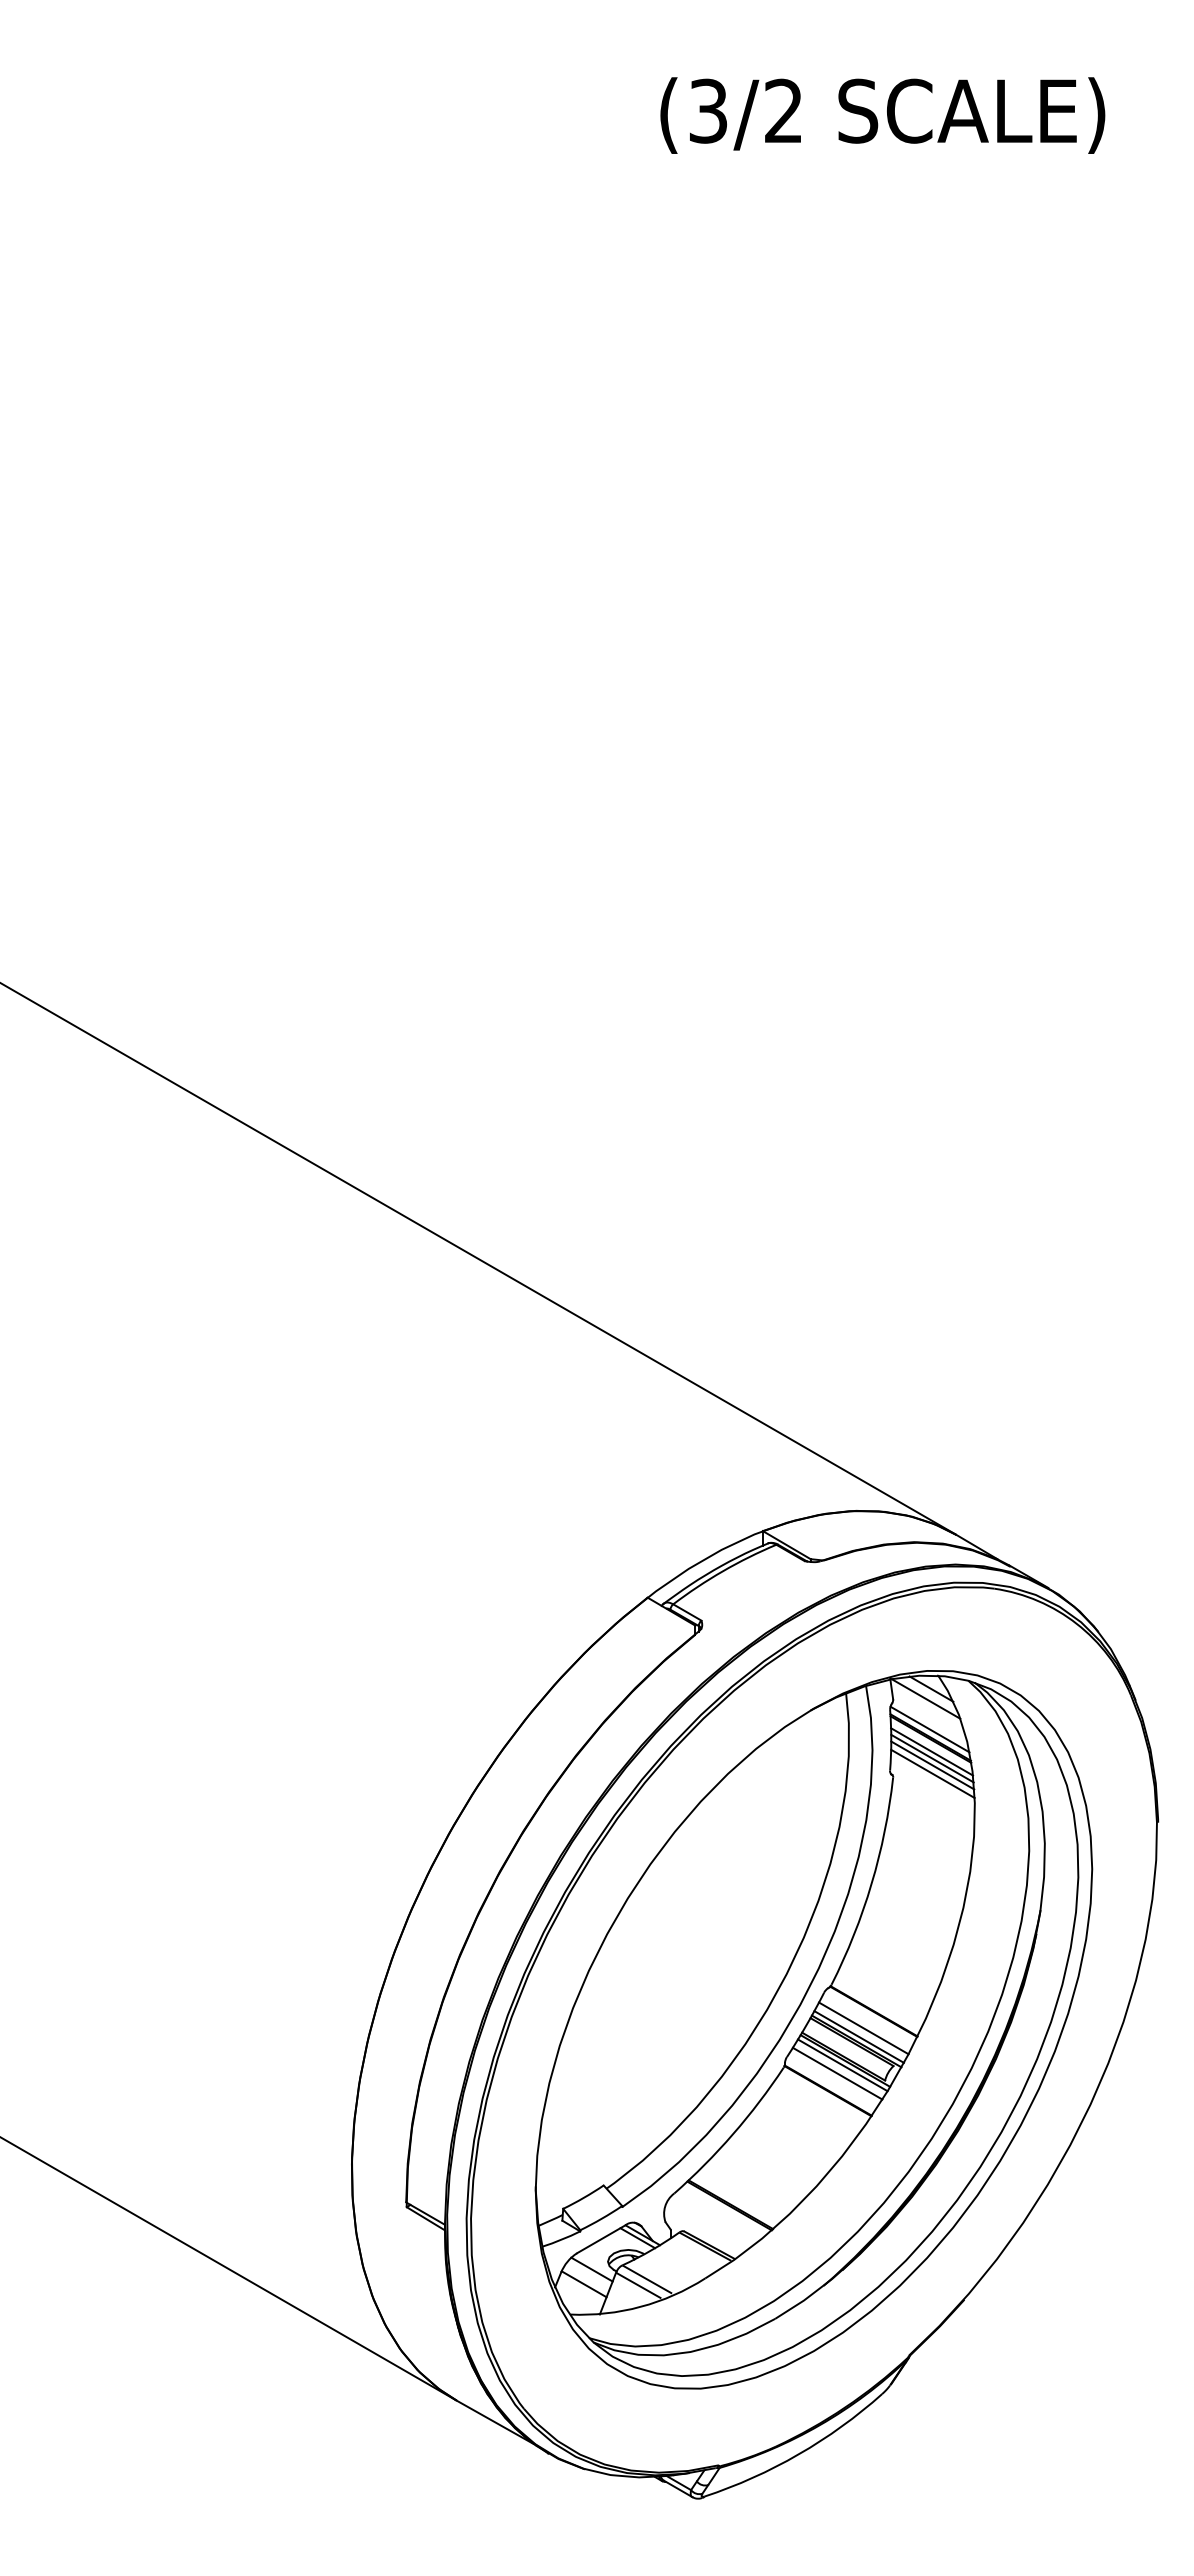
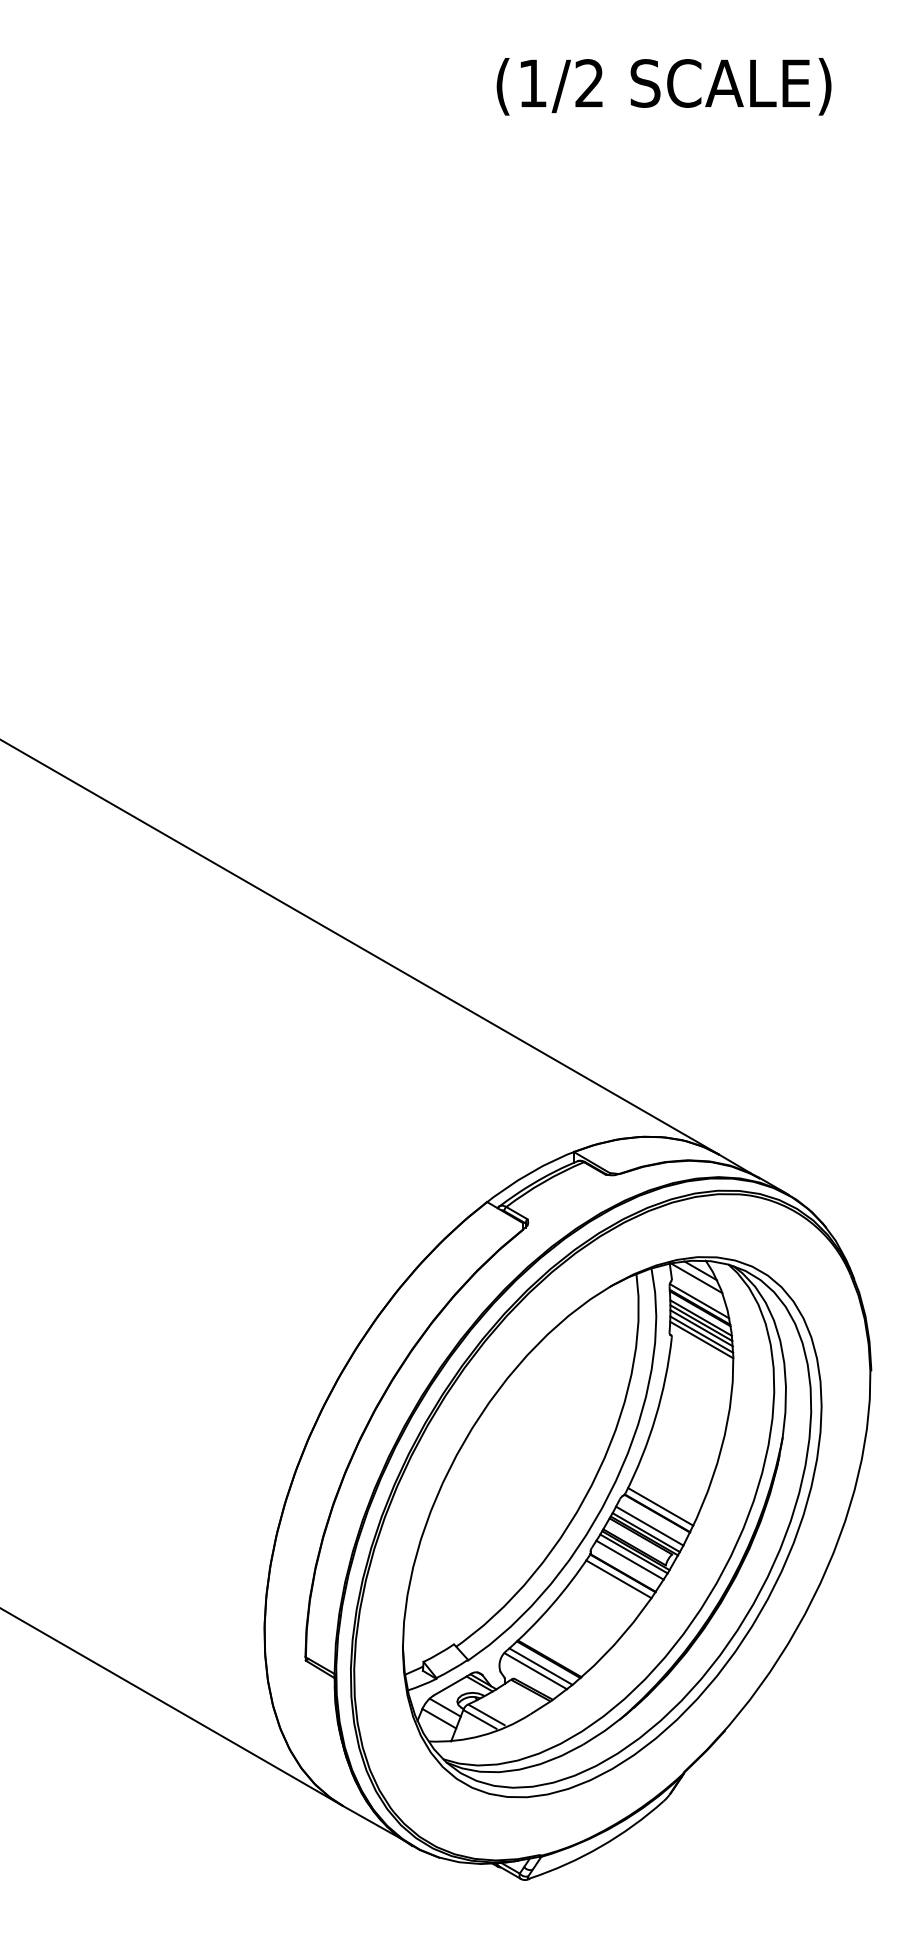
text: (708, 110) -> (532, 82), (3/2 -> (1/2
line: (932, 1780) -> (701, 1339), added
line: (877, 2002) -> (660, 1506), added
line: (822, 2099) -> (618, 1579), added
line: (719, 2214) -> (541, 1666), added
line: (711, 2221) -> (535, 1671), added

